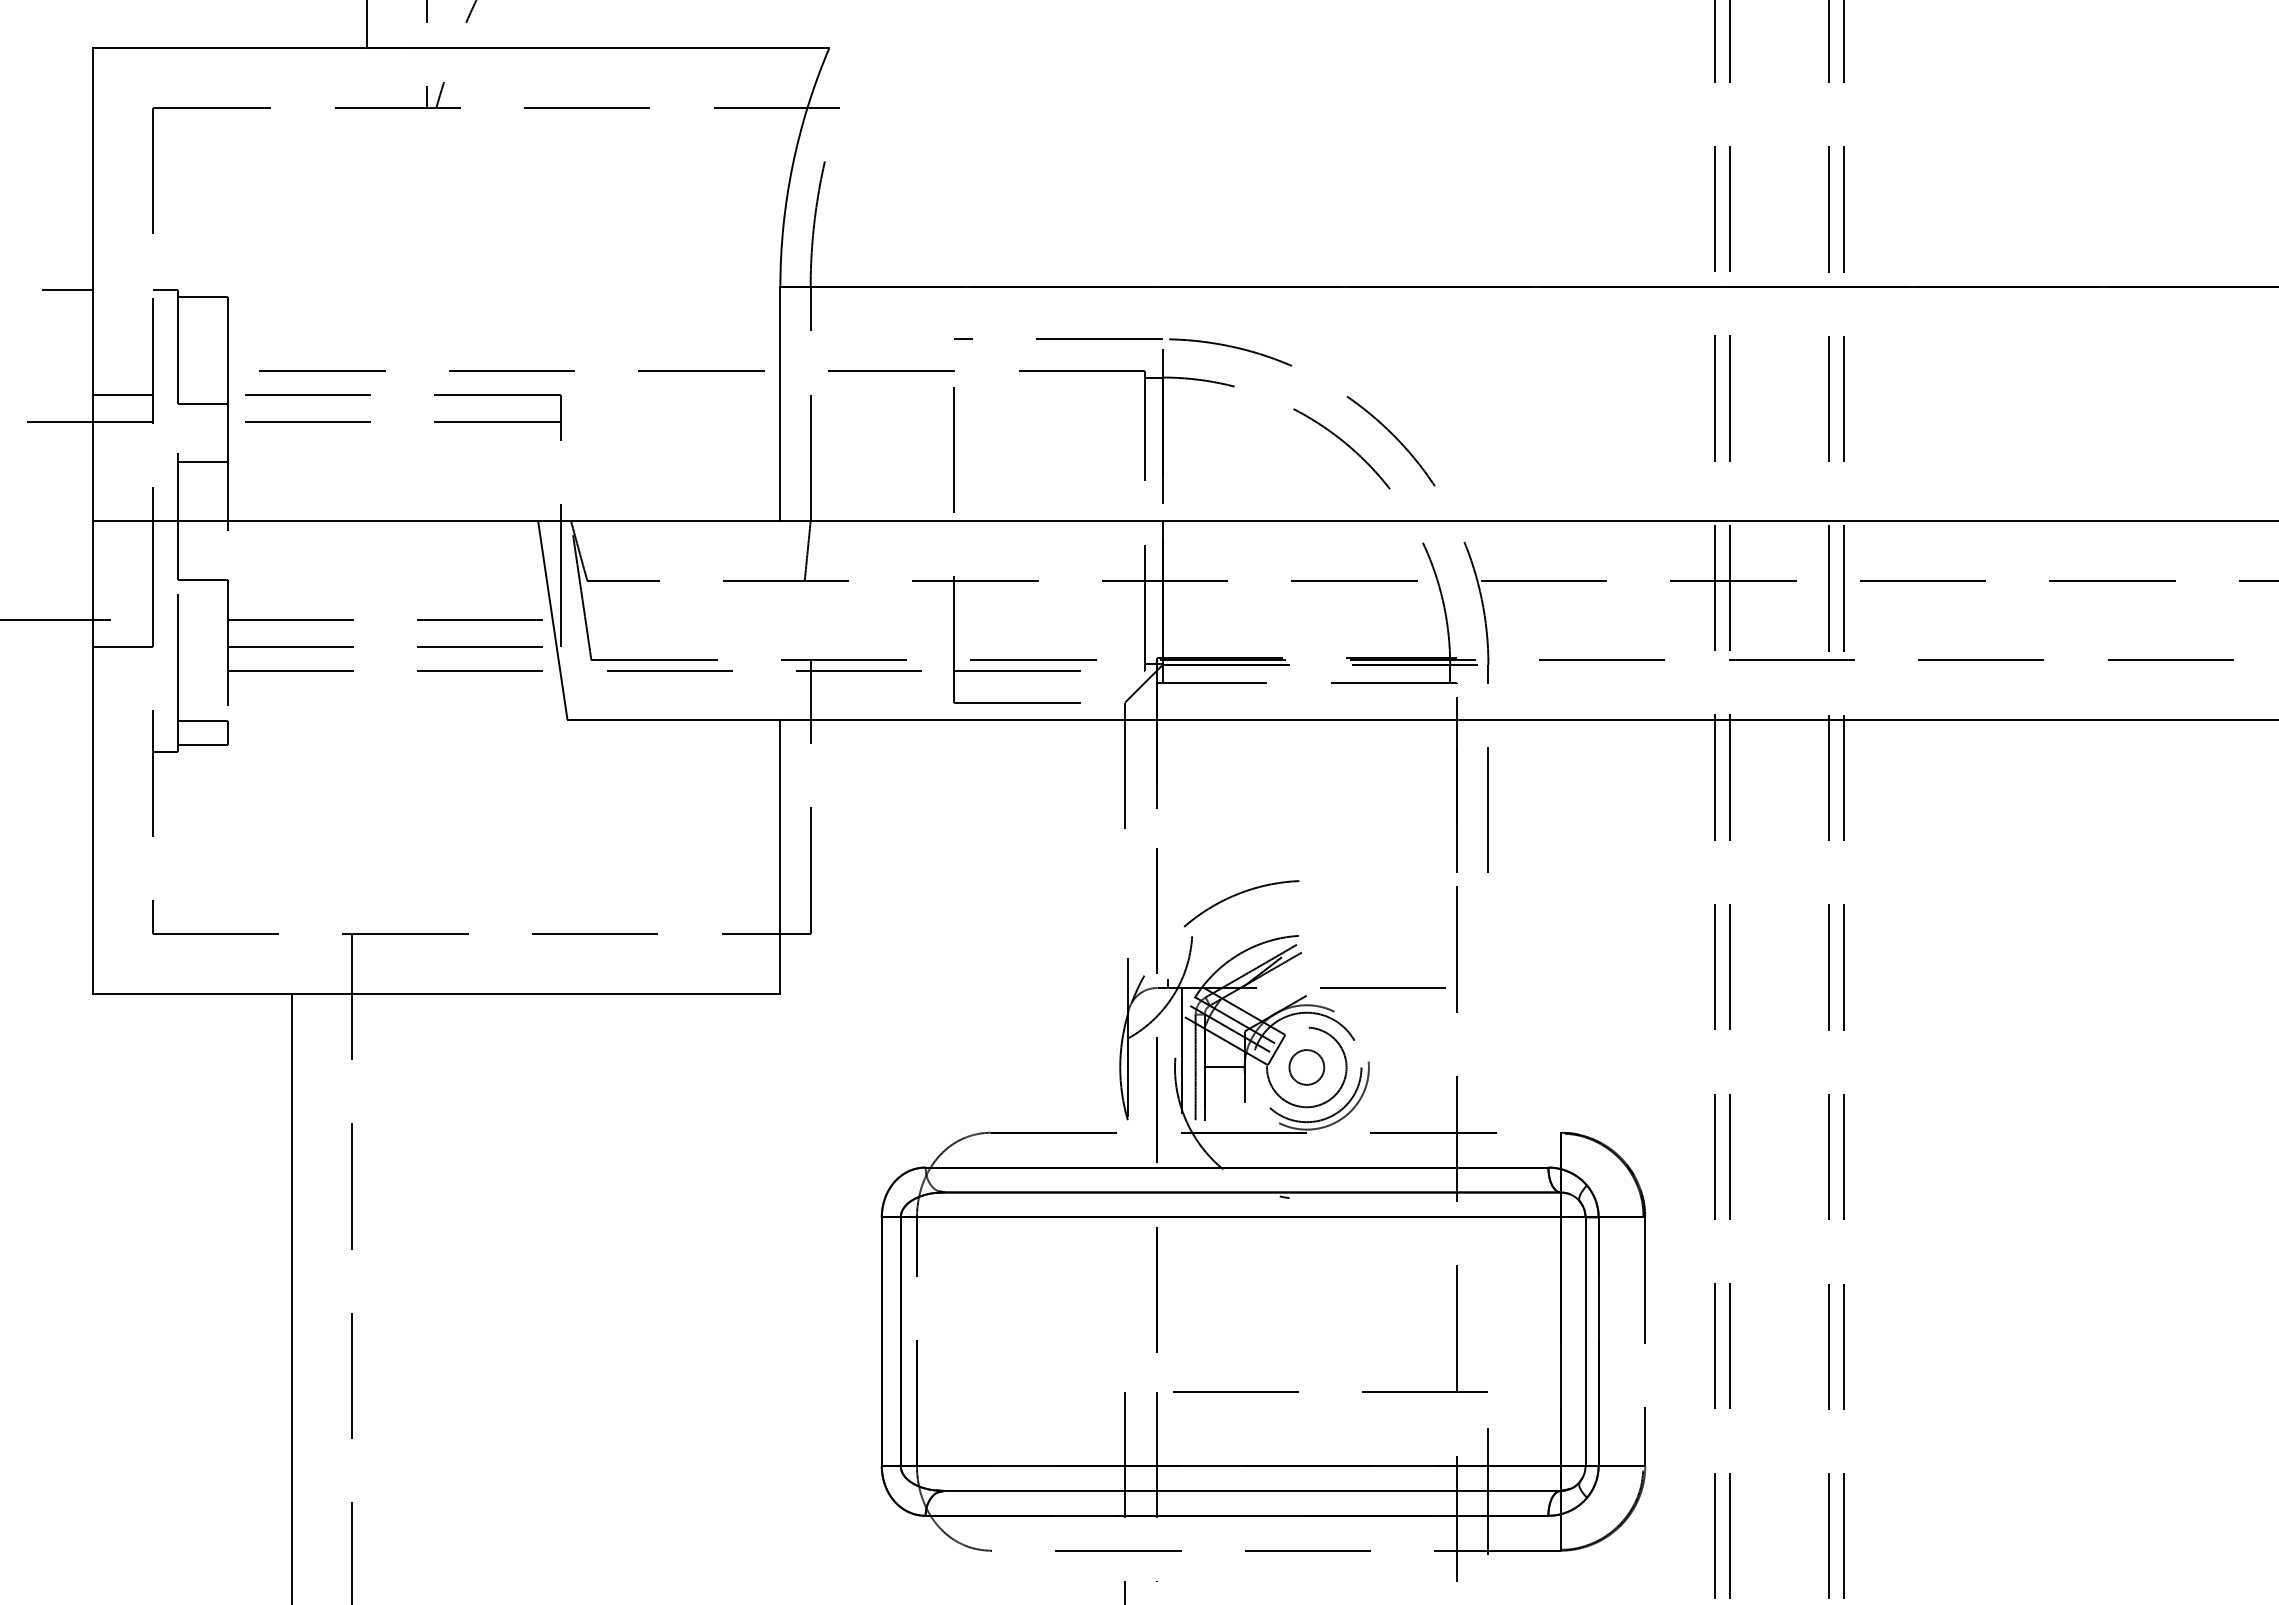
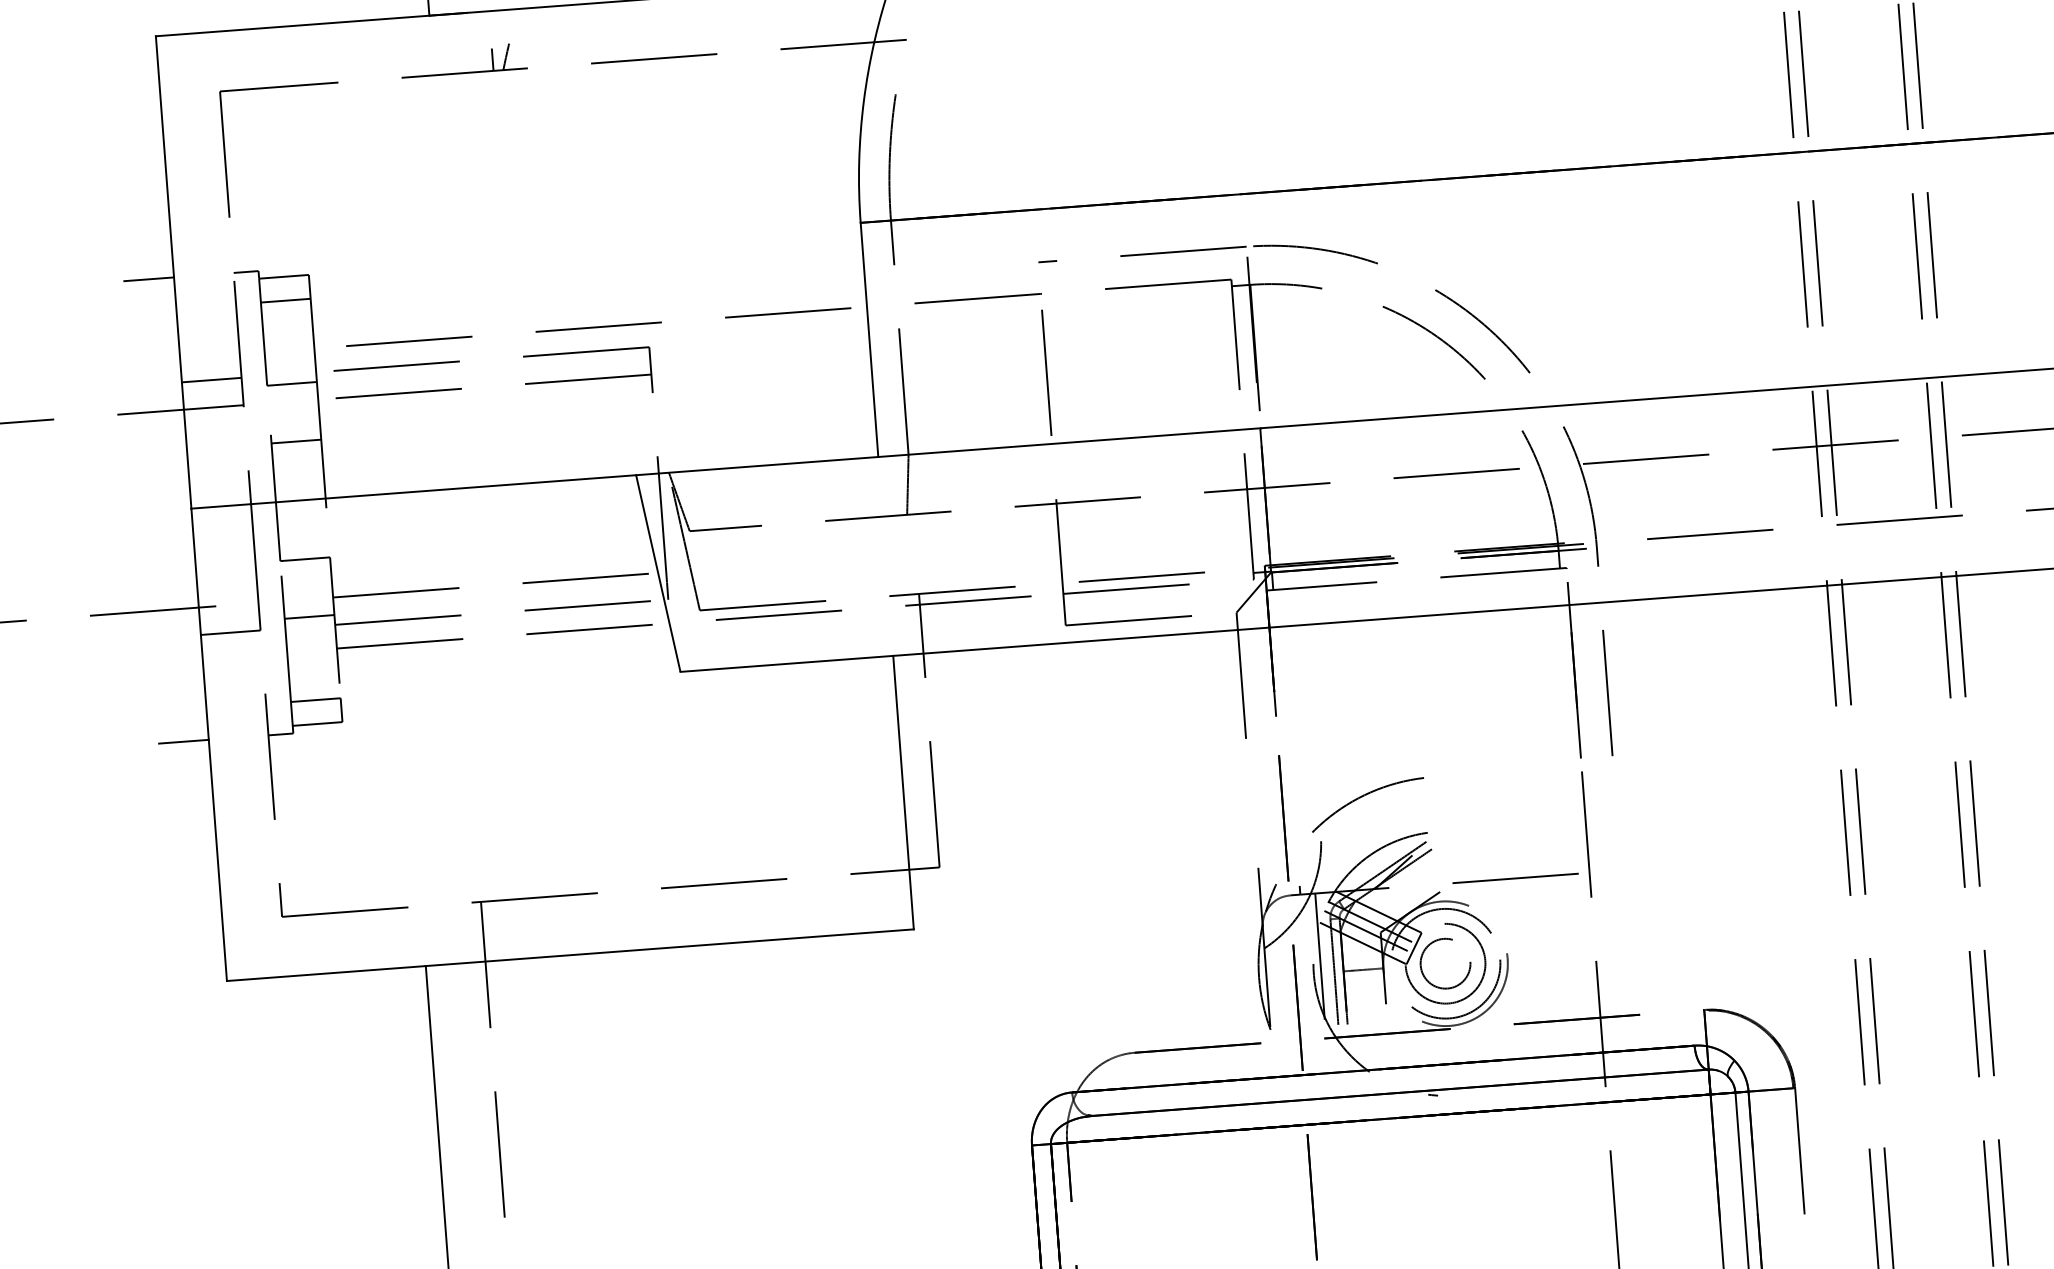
line: (202, 321) -> (285, 301), added
line: (202, 637) -> (309, 616), added
line: (68, 752) -> (184, 741), added
circle: (1306, 1067) -> (1445, 963), size x1.43

